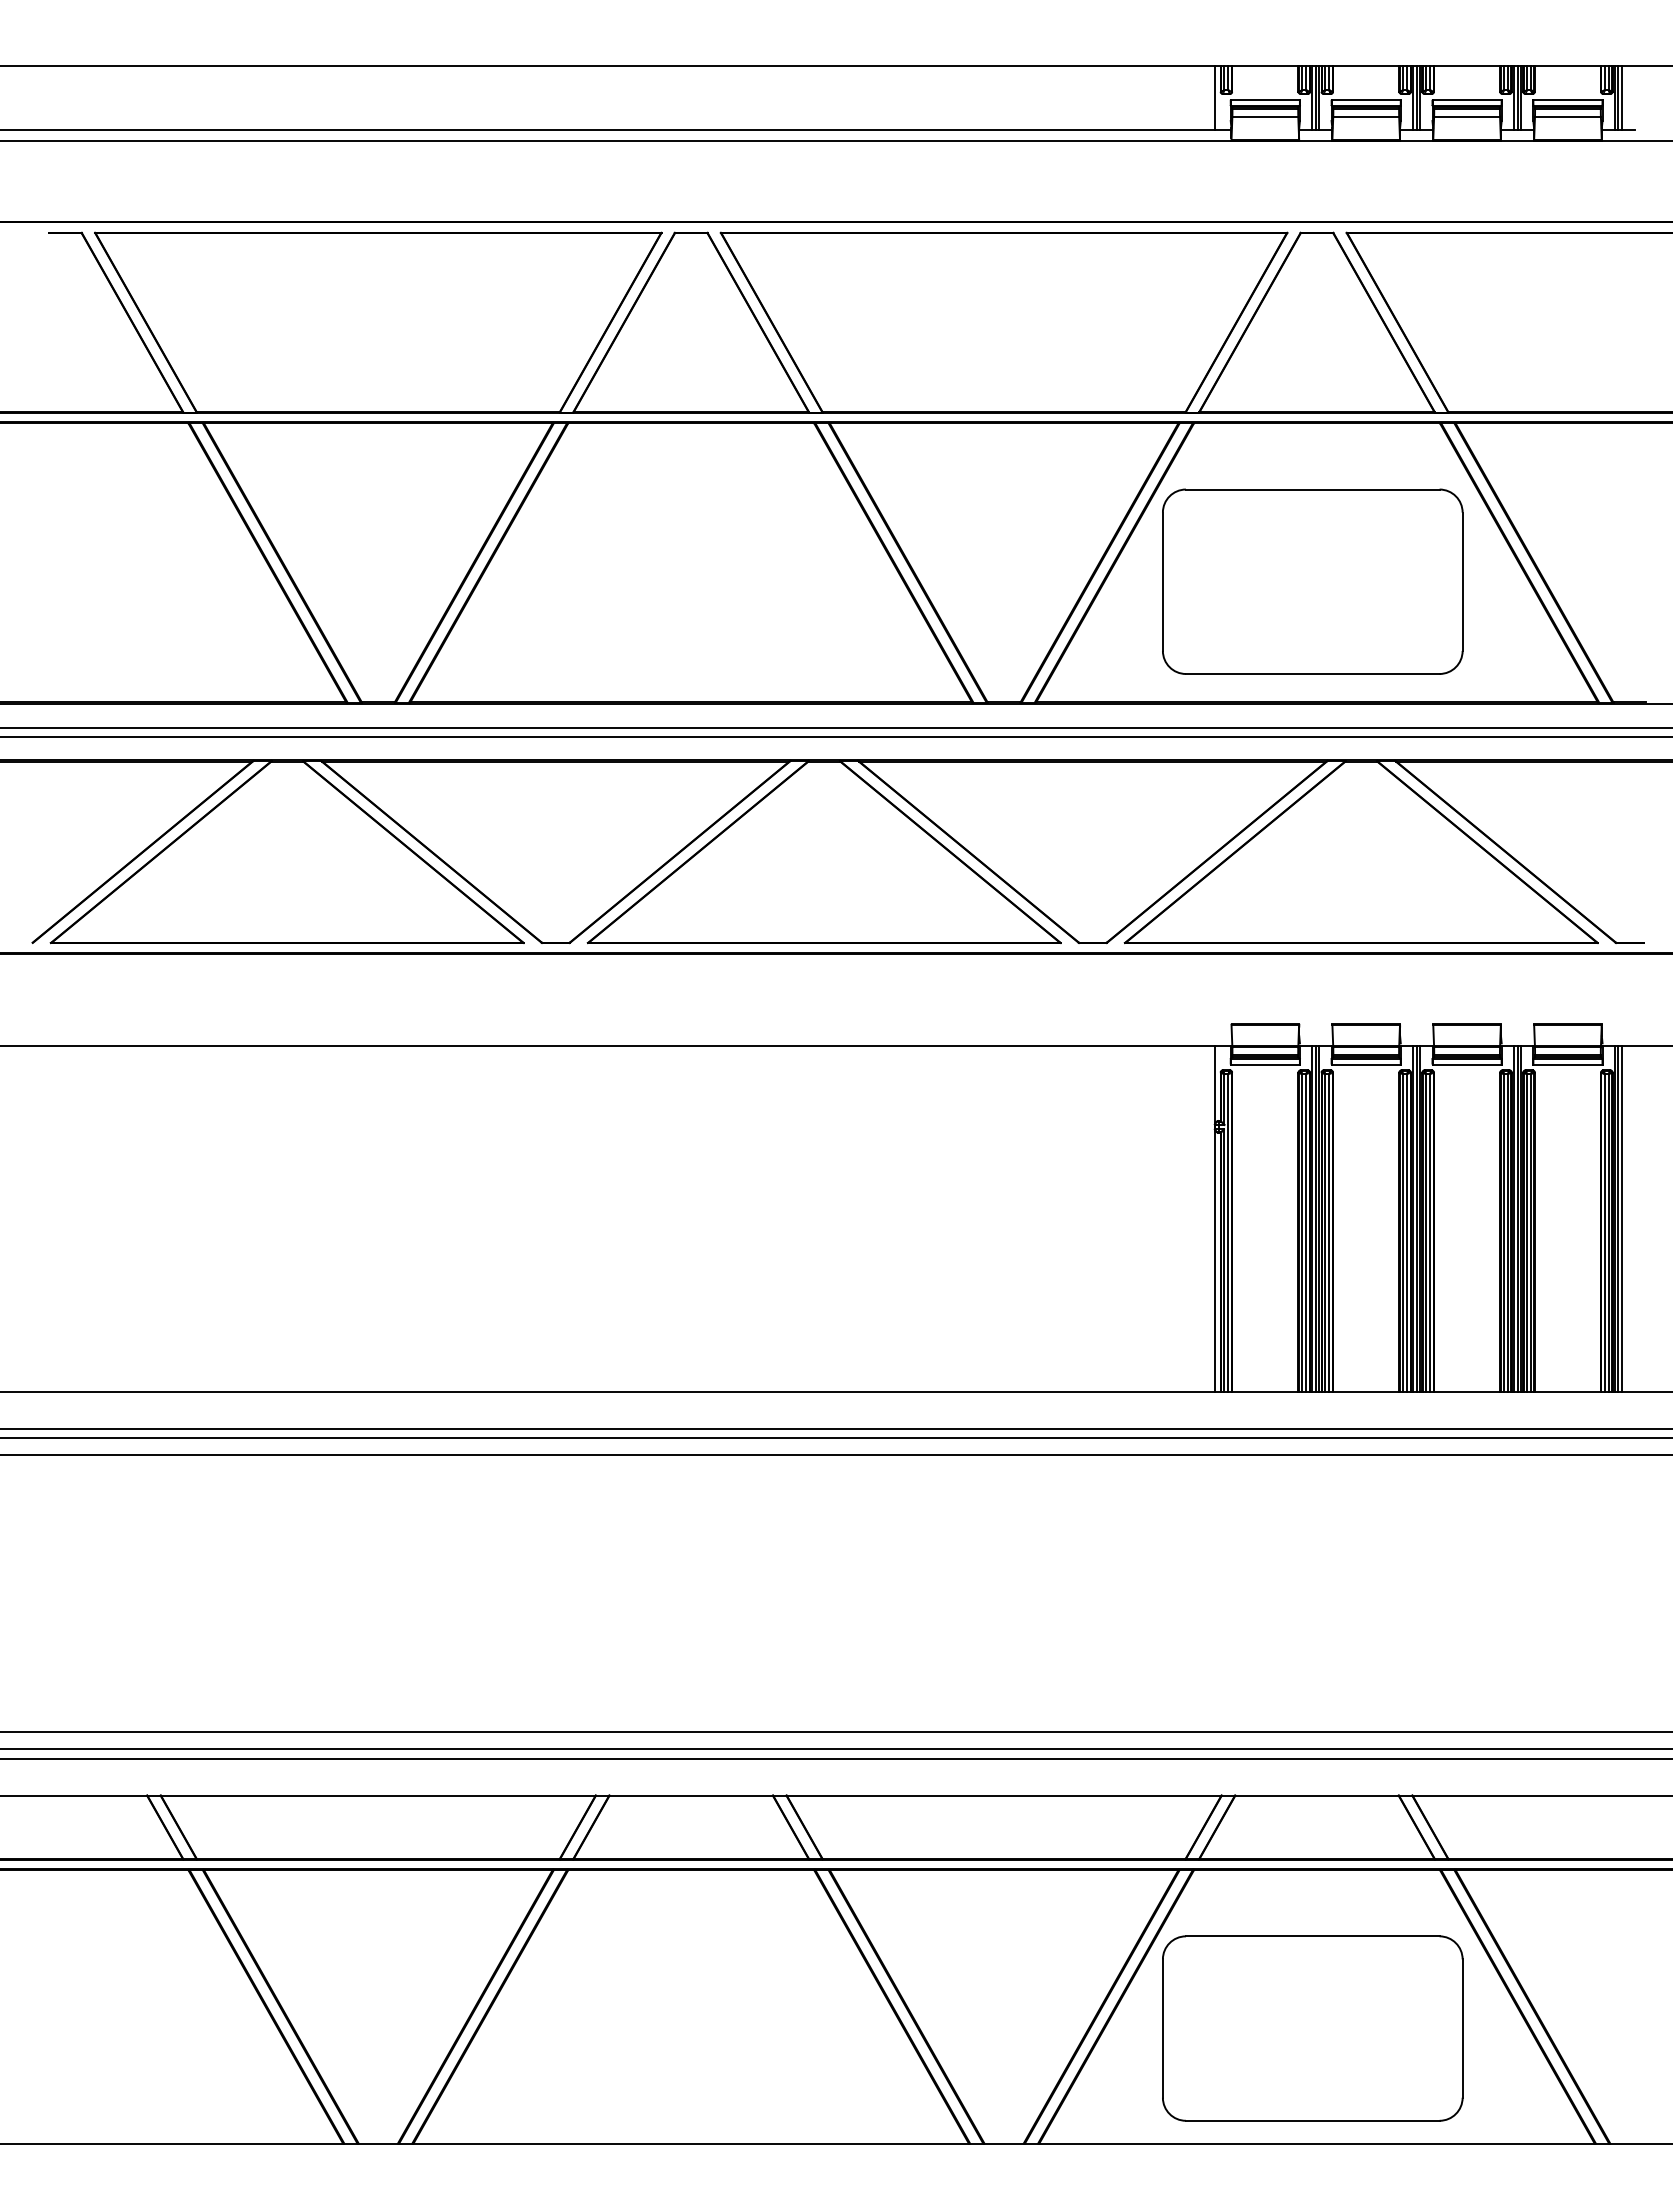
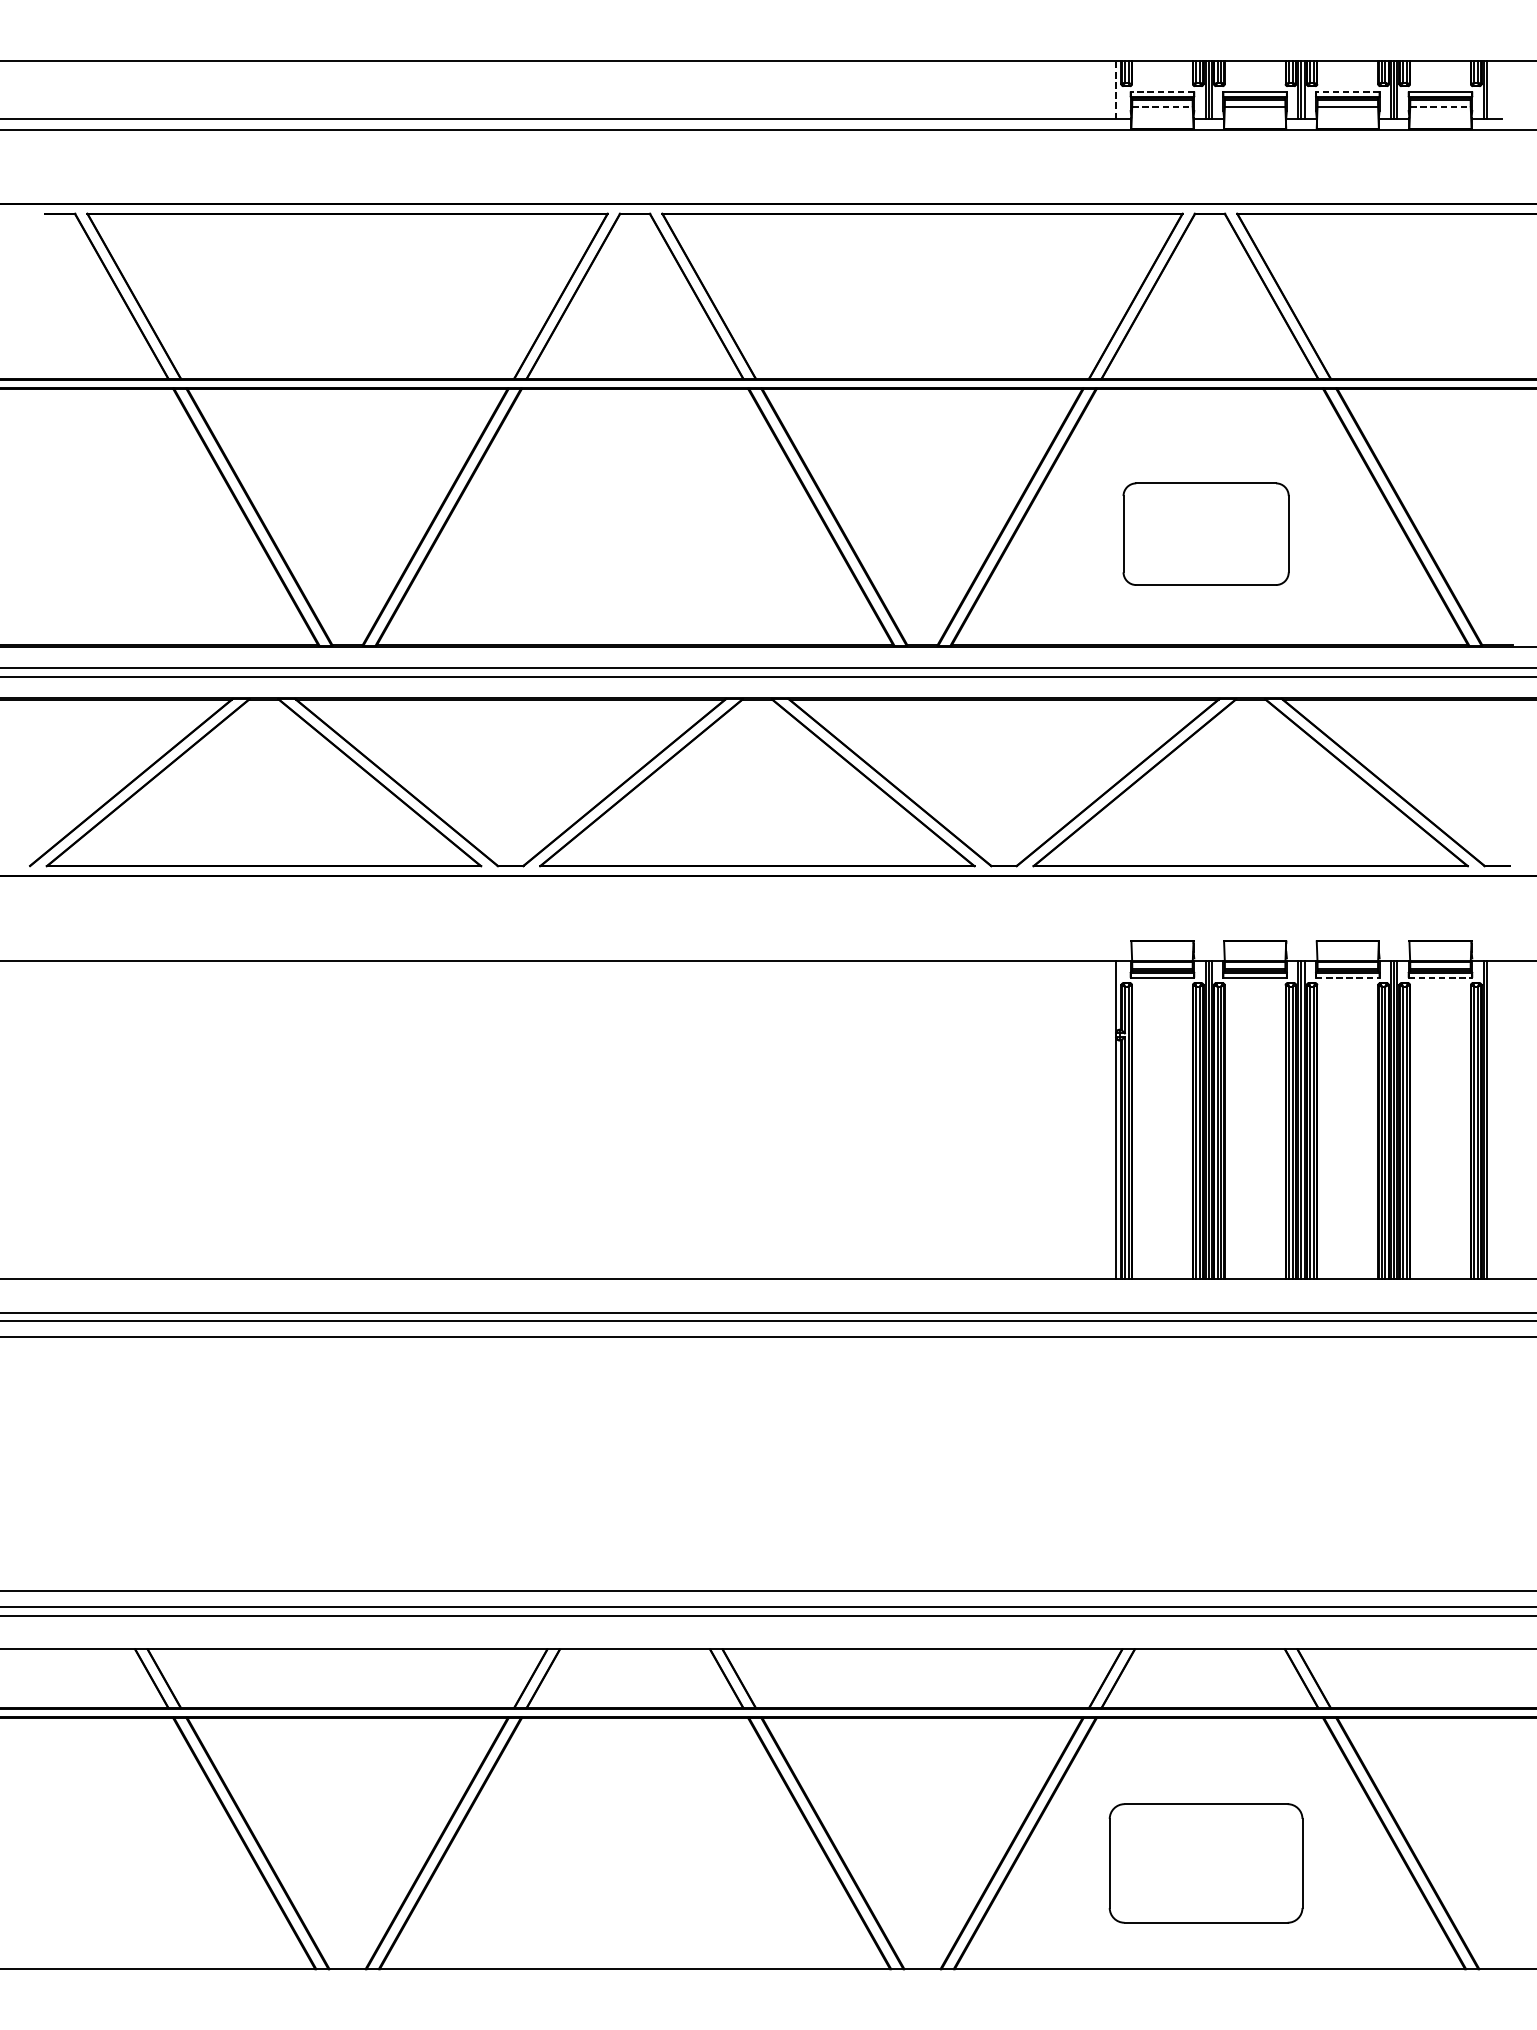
line: (1621, 97) -> (1489, 89), removed
line: (1214, 98) -> (1115, 90), solid -> dashed
line: (1265, 99) -> (1162, 91), solid -> dashed
line: (1467, 99) -> (1348, 91), solid -> dashed
line: (1265, 116) -> (1162, 106), solid -> dashed
line: (1567, 116) -> (1440, 106), solid -> dashed
part: (1312, 581) -> (1205, 534), size x0.6
line: (1467, 1064) -> (1348, 977), solid -> dashed
line: (1567, 1064) -> (1440, 977), solid -> dashed
line: (1621, 1219) -> (1489, 1120), removed
part: (1312, 2028) -> (1205, 1863), size x0.7

